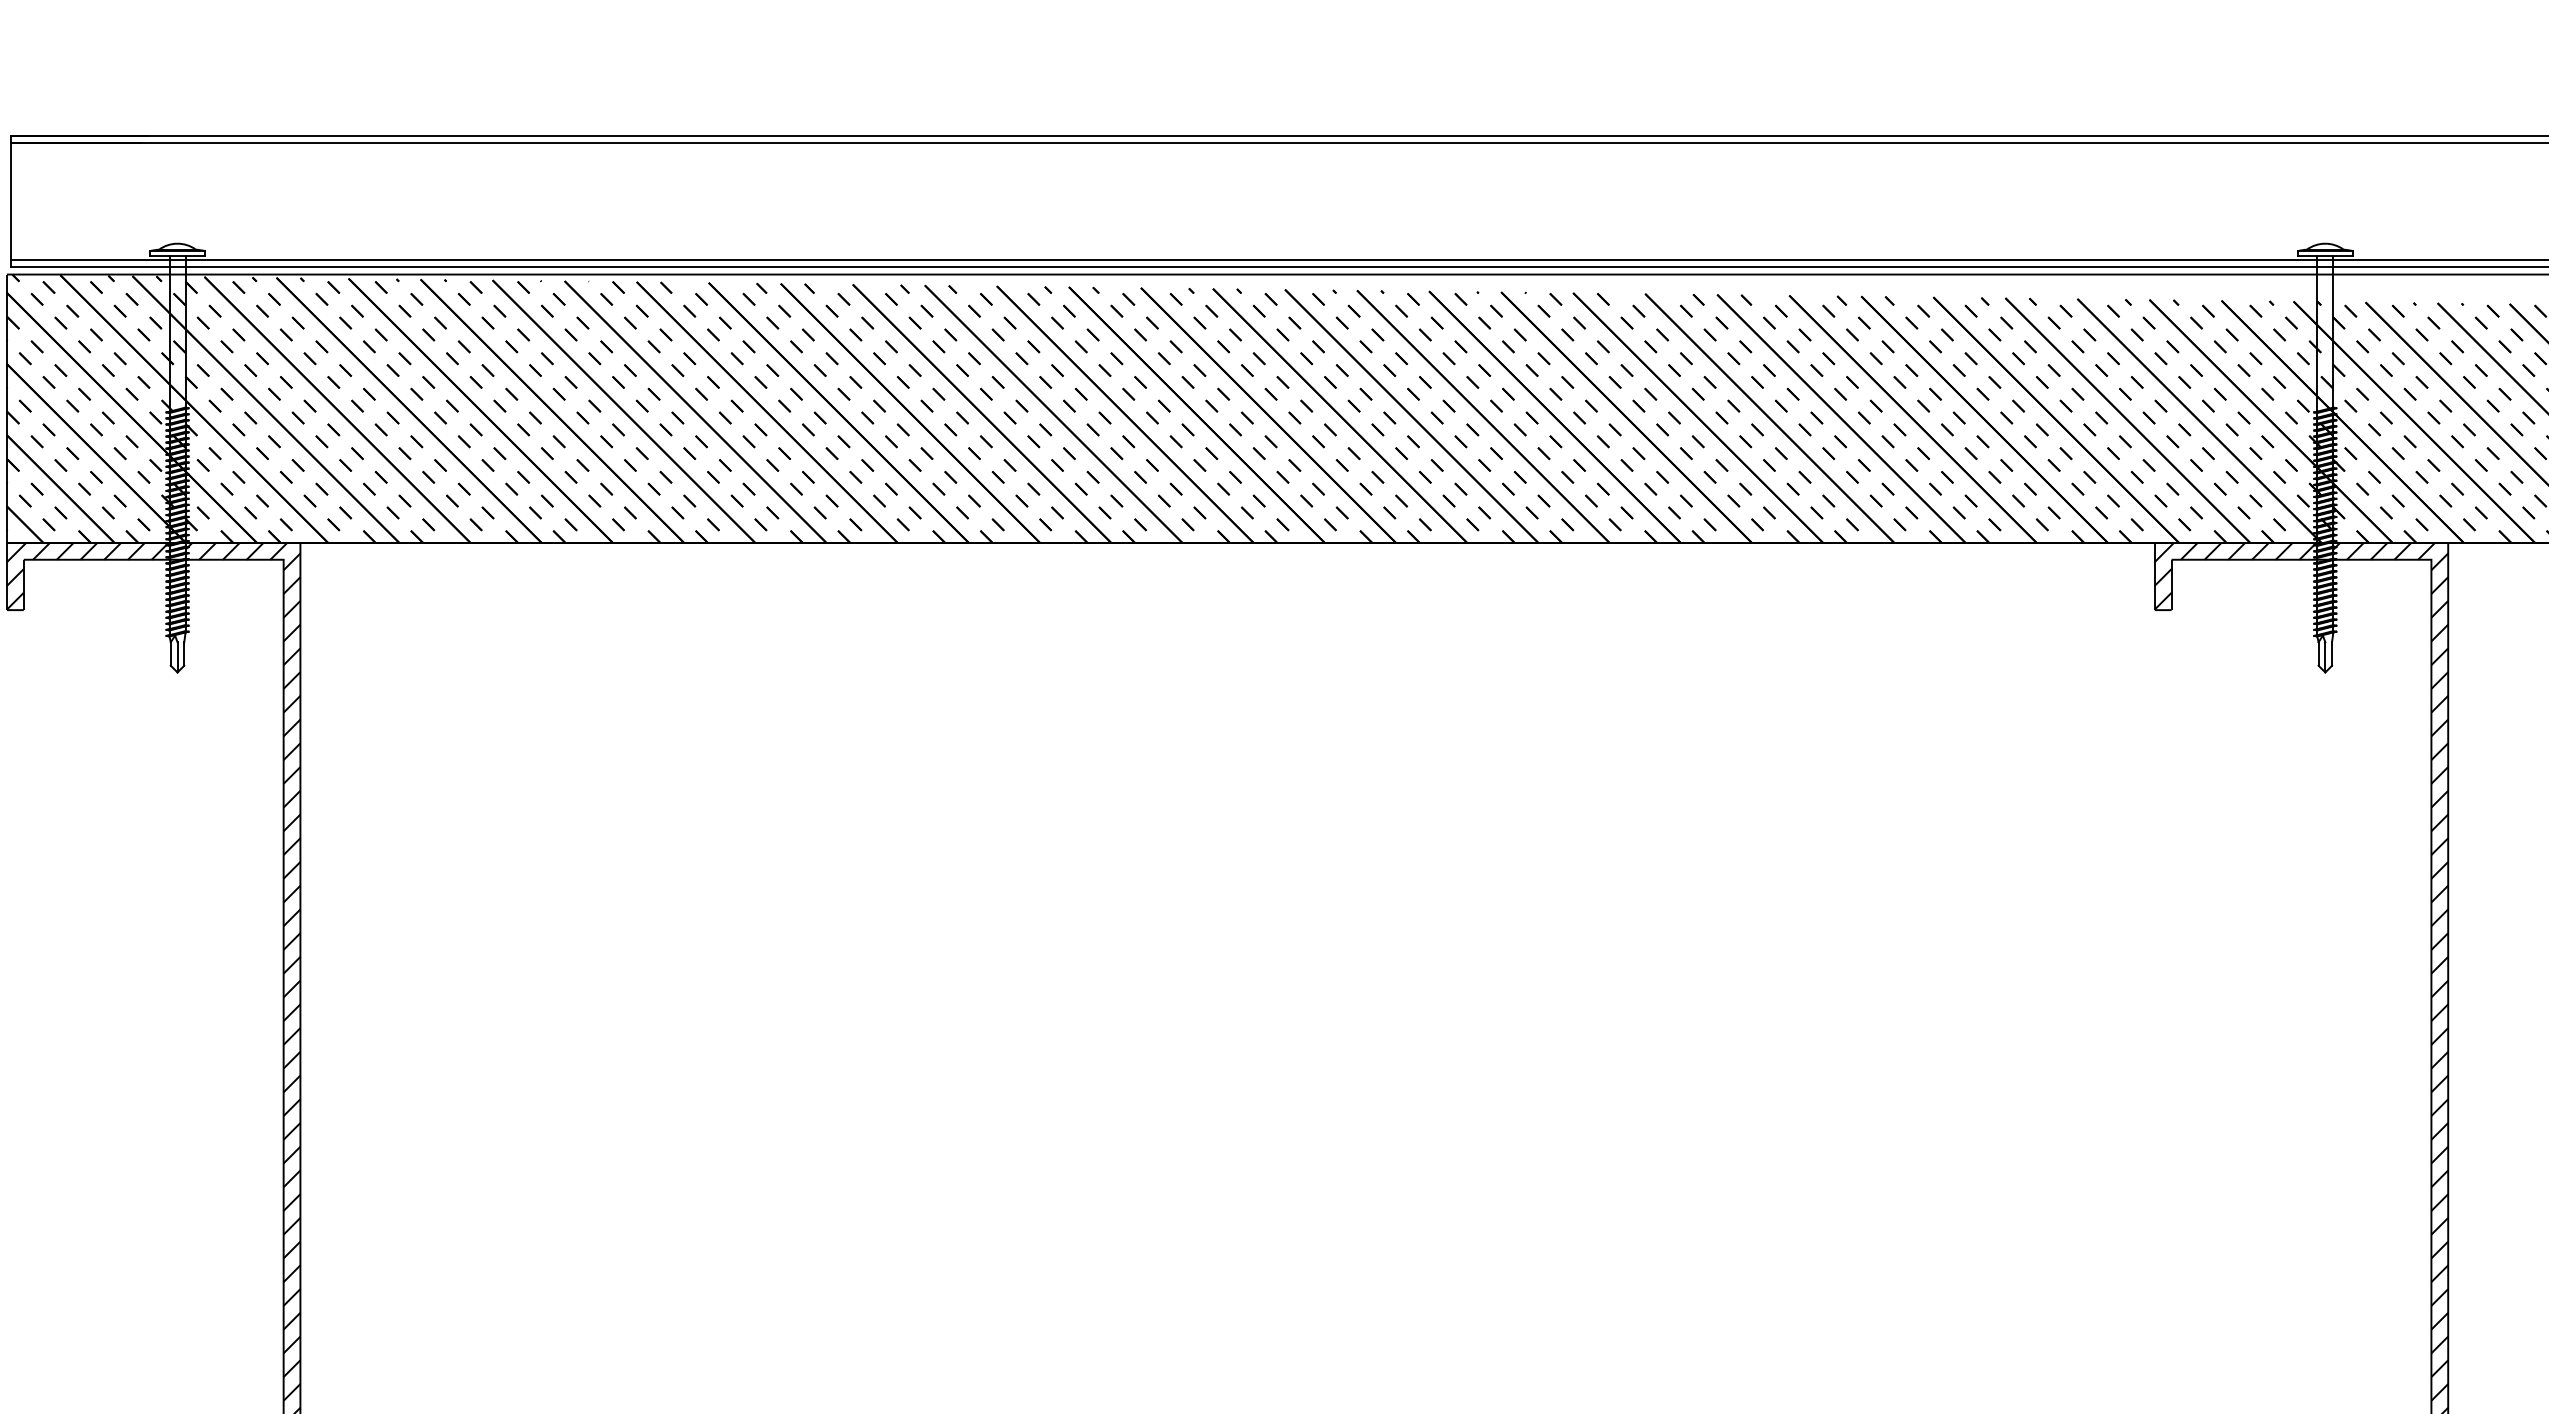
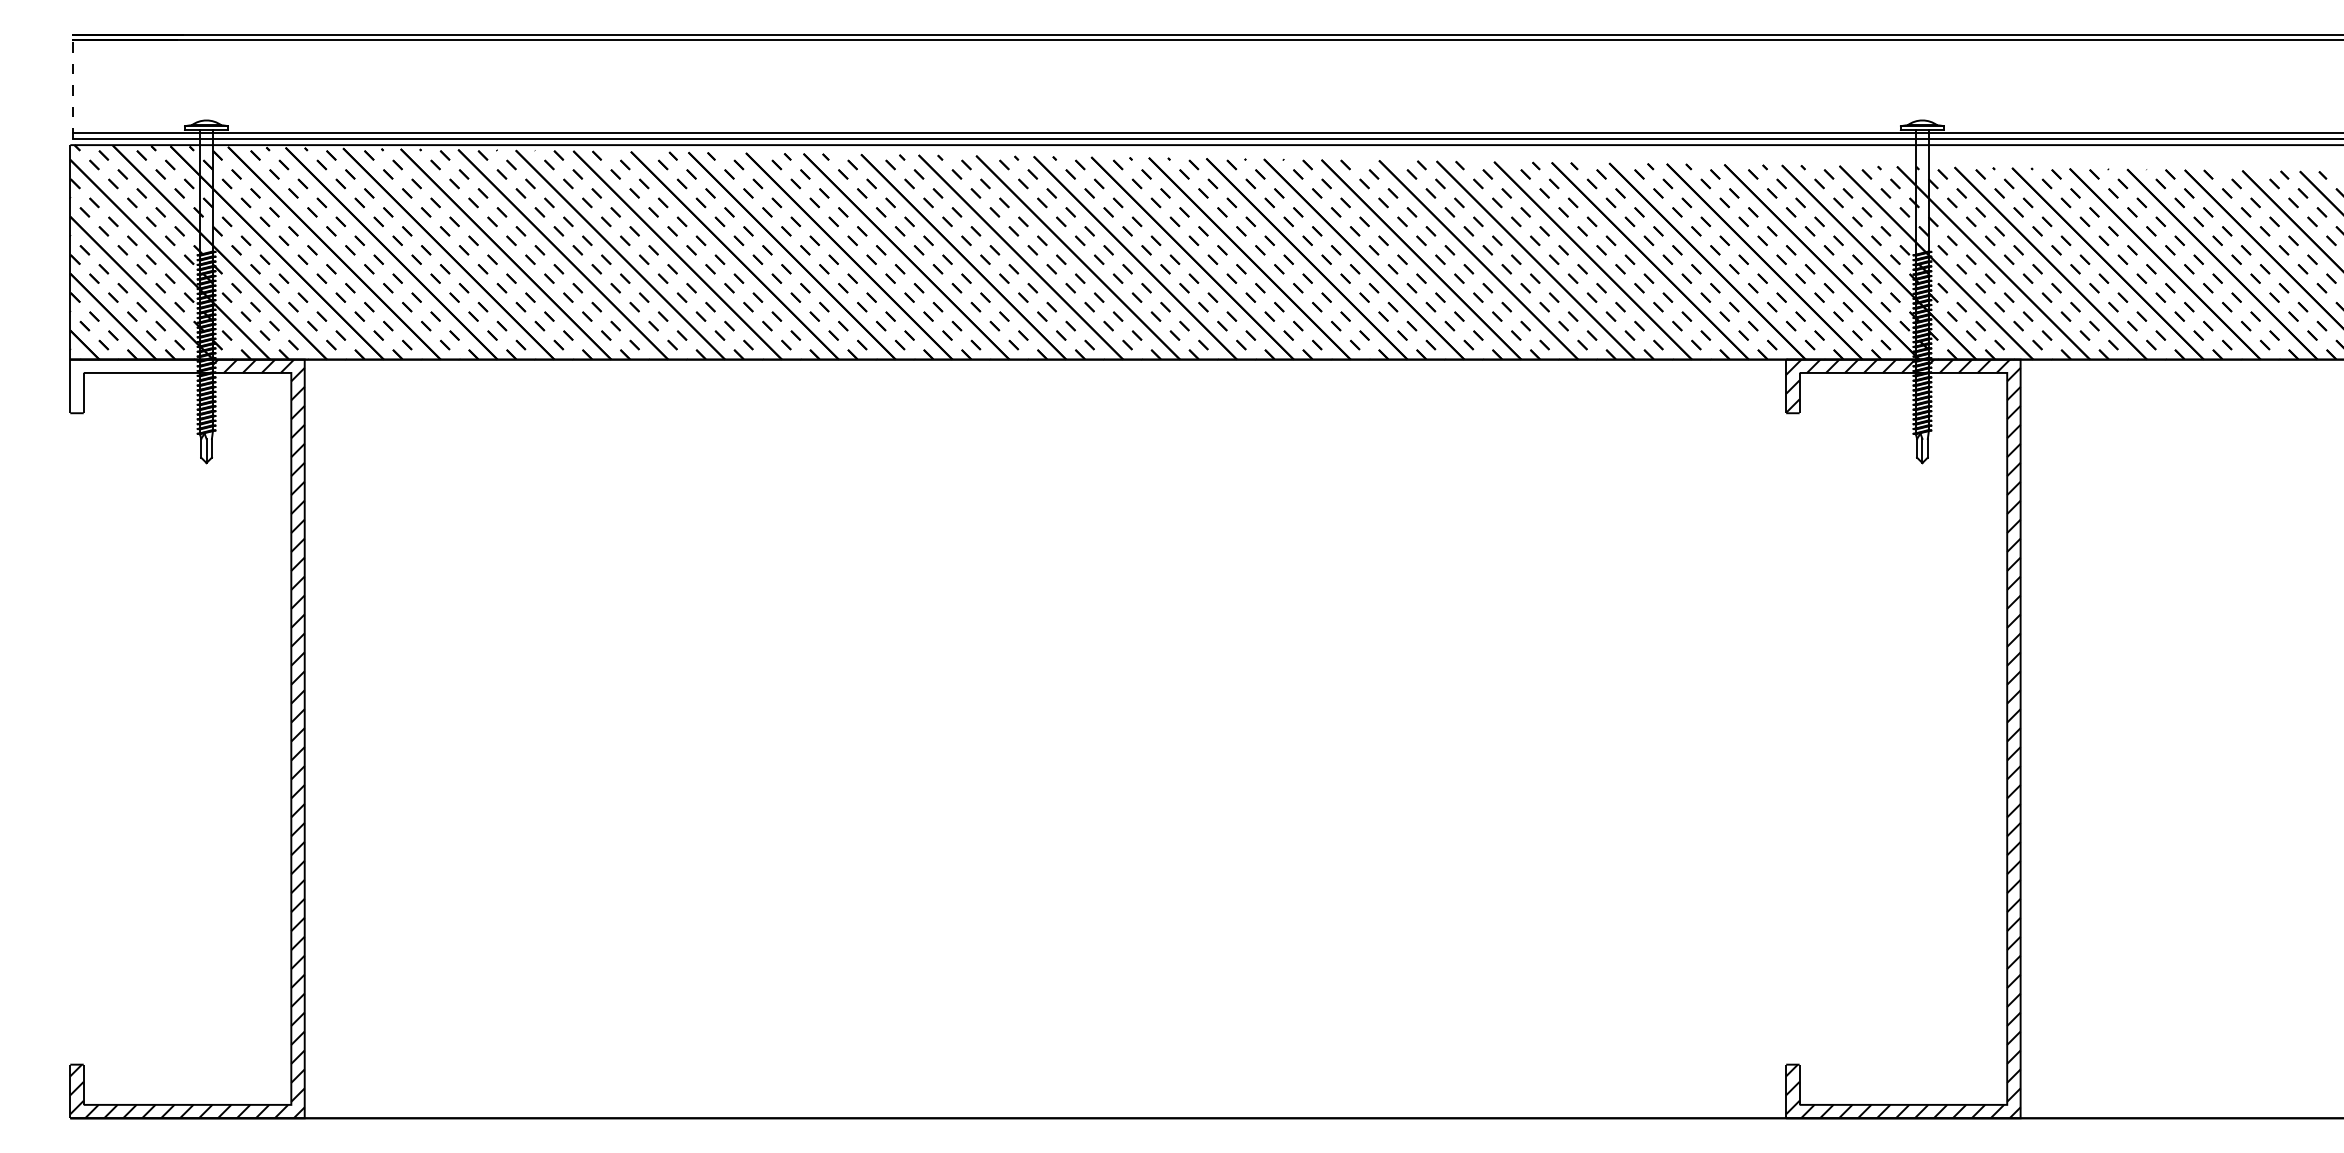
line: (10, 201) -> (73, 86), solid -> dashed
hatch: (87, 575) -> (134, 385), removed

